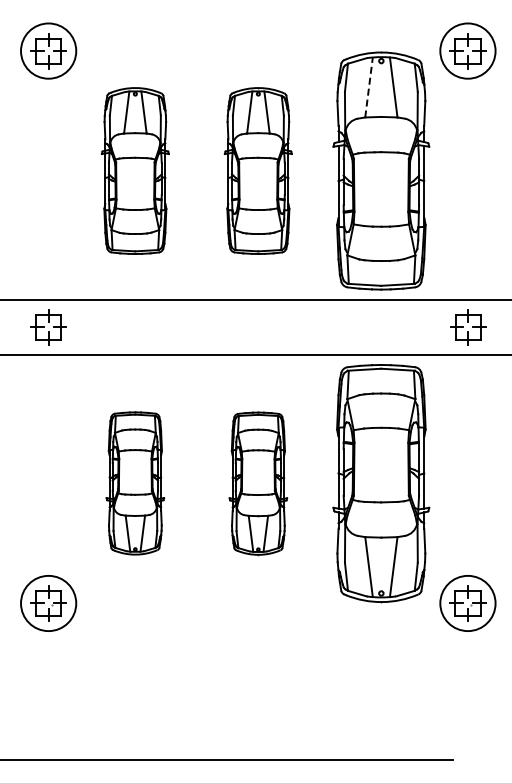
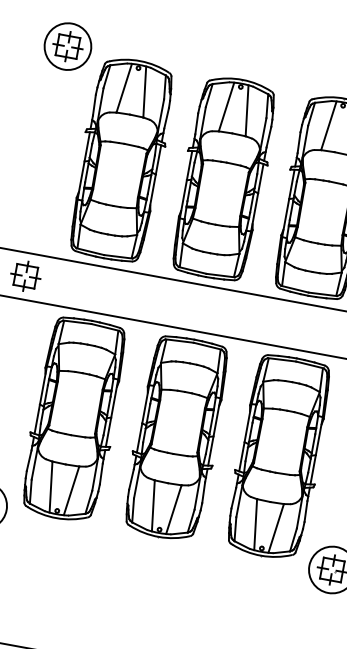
line: (369, 86) -> (329, 125), dashed -> solid
part: (135, 170) -> (121, 159), size x1.43
part: (258, 170) -> (224, 177), size x1.43
part: (135, 483) -> (74, 419), size x1.67
part: (258, 483) -> (176, 438), size x1.67

